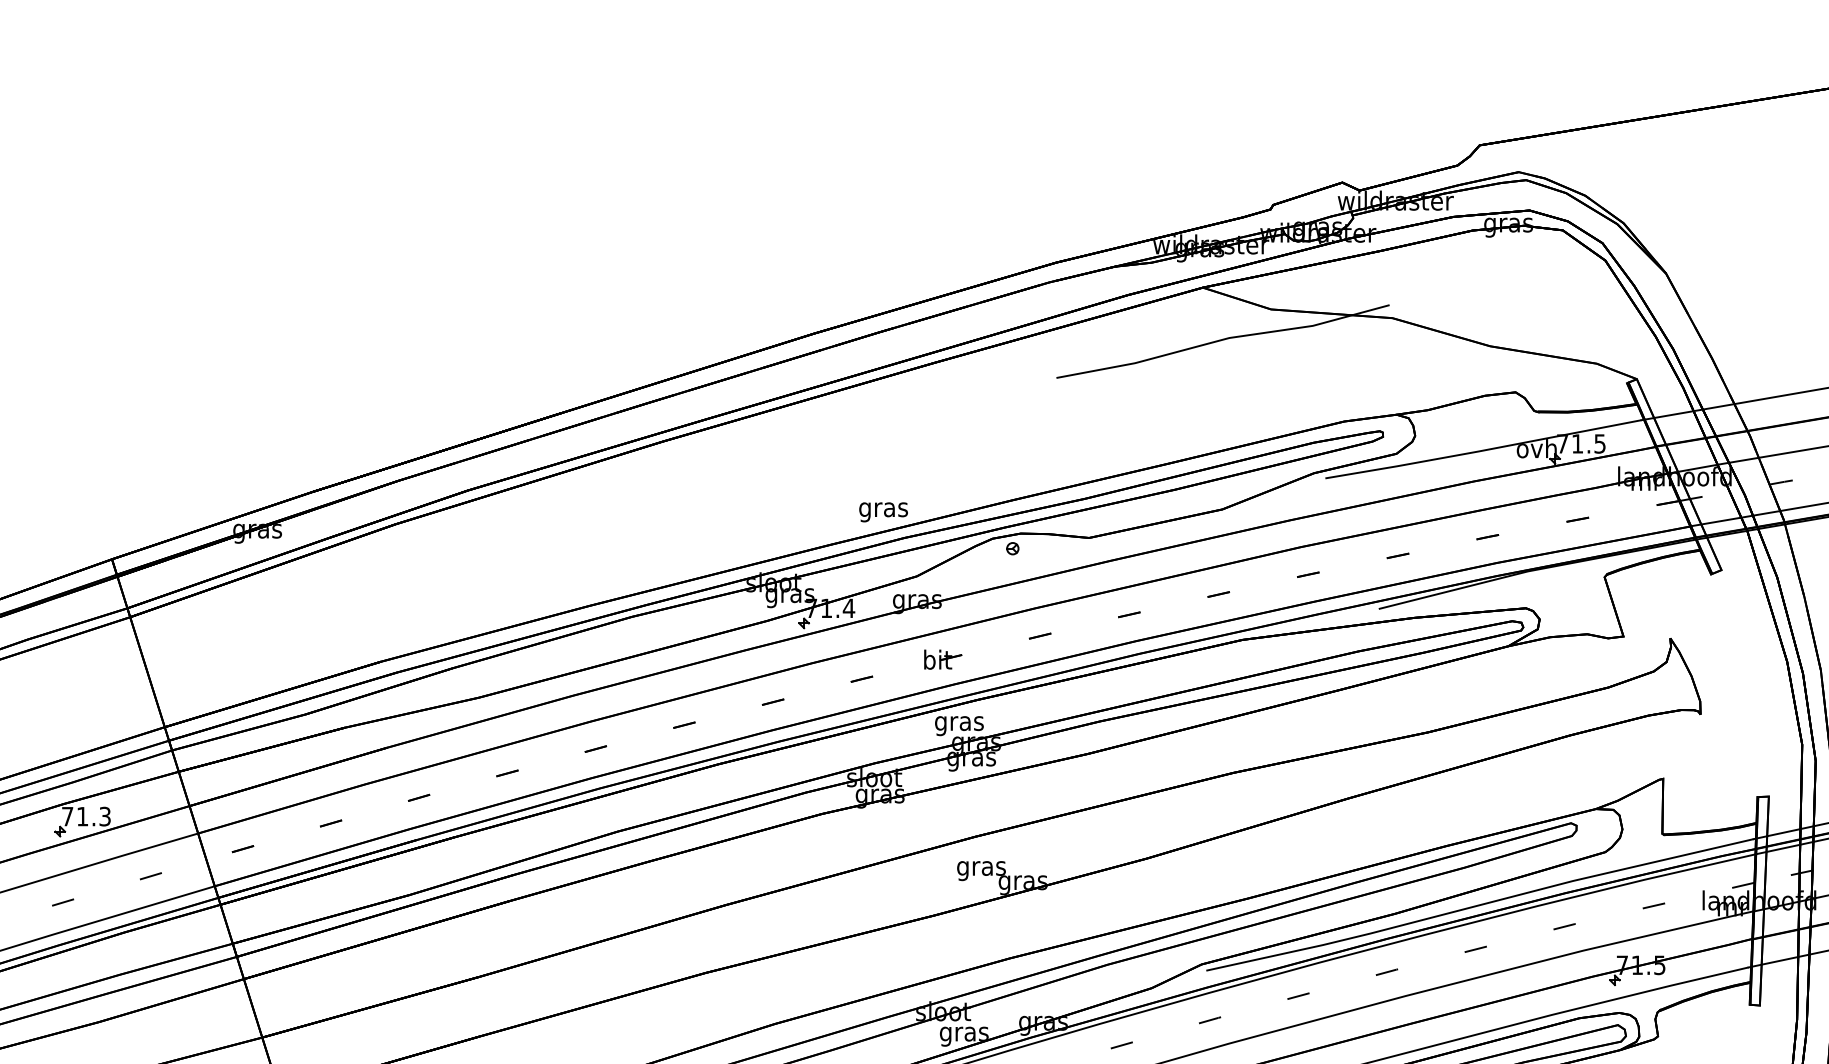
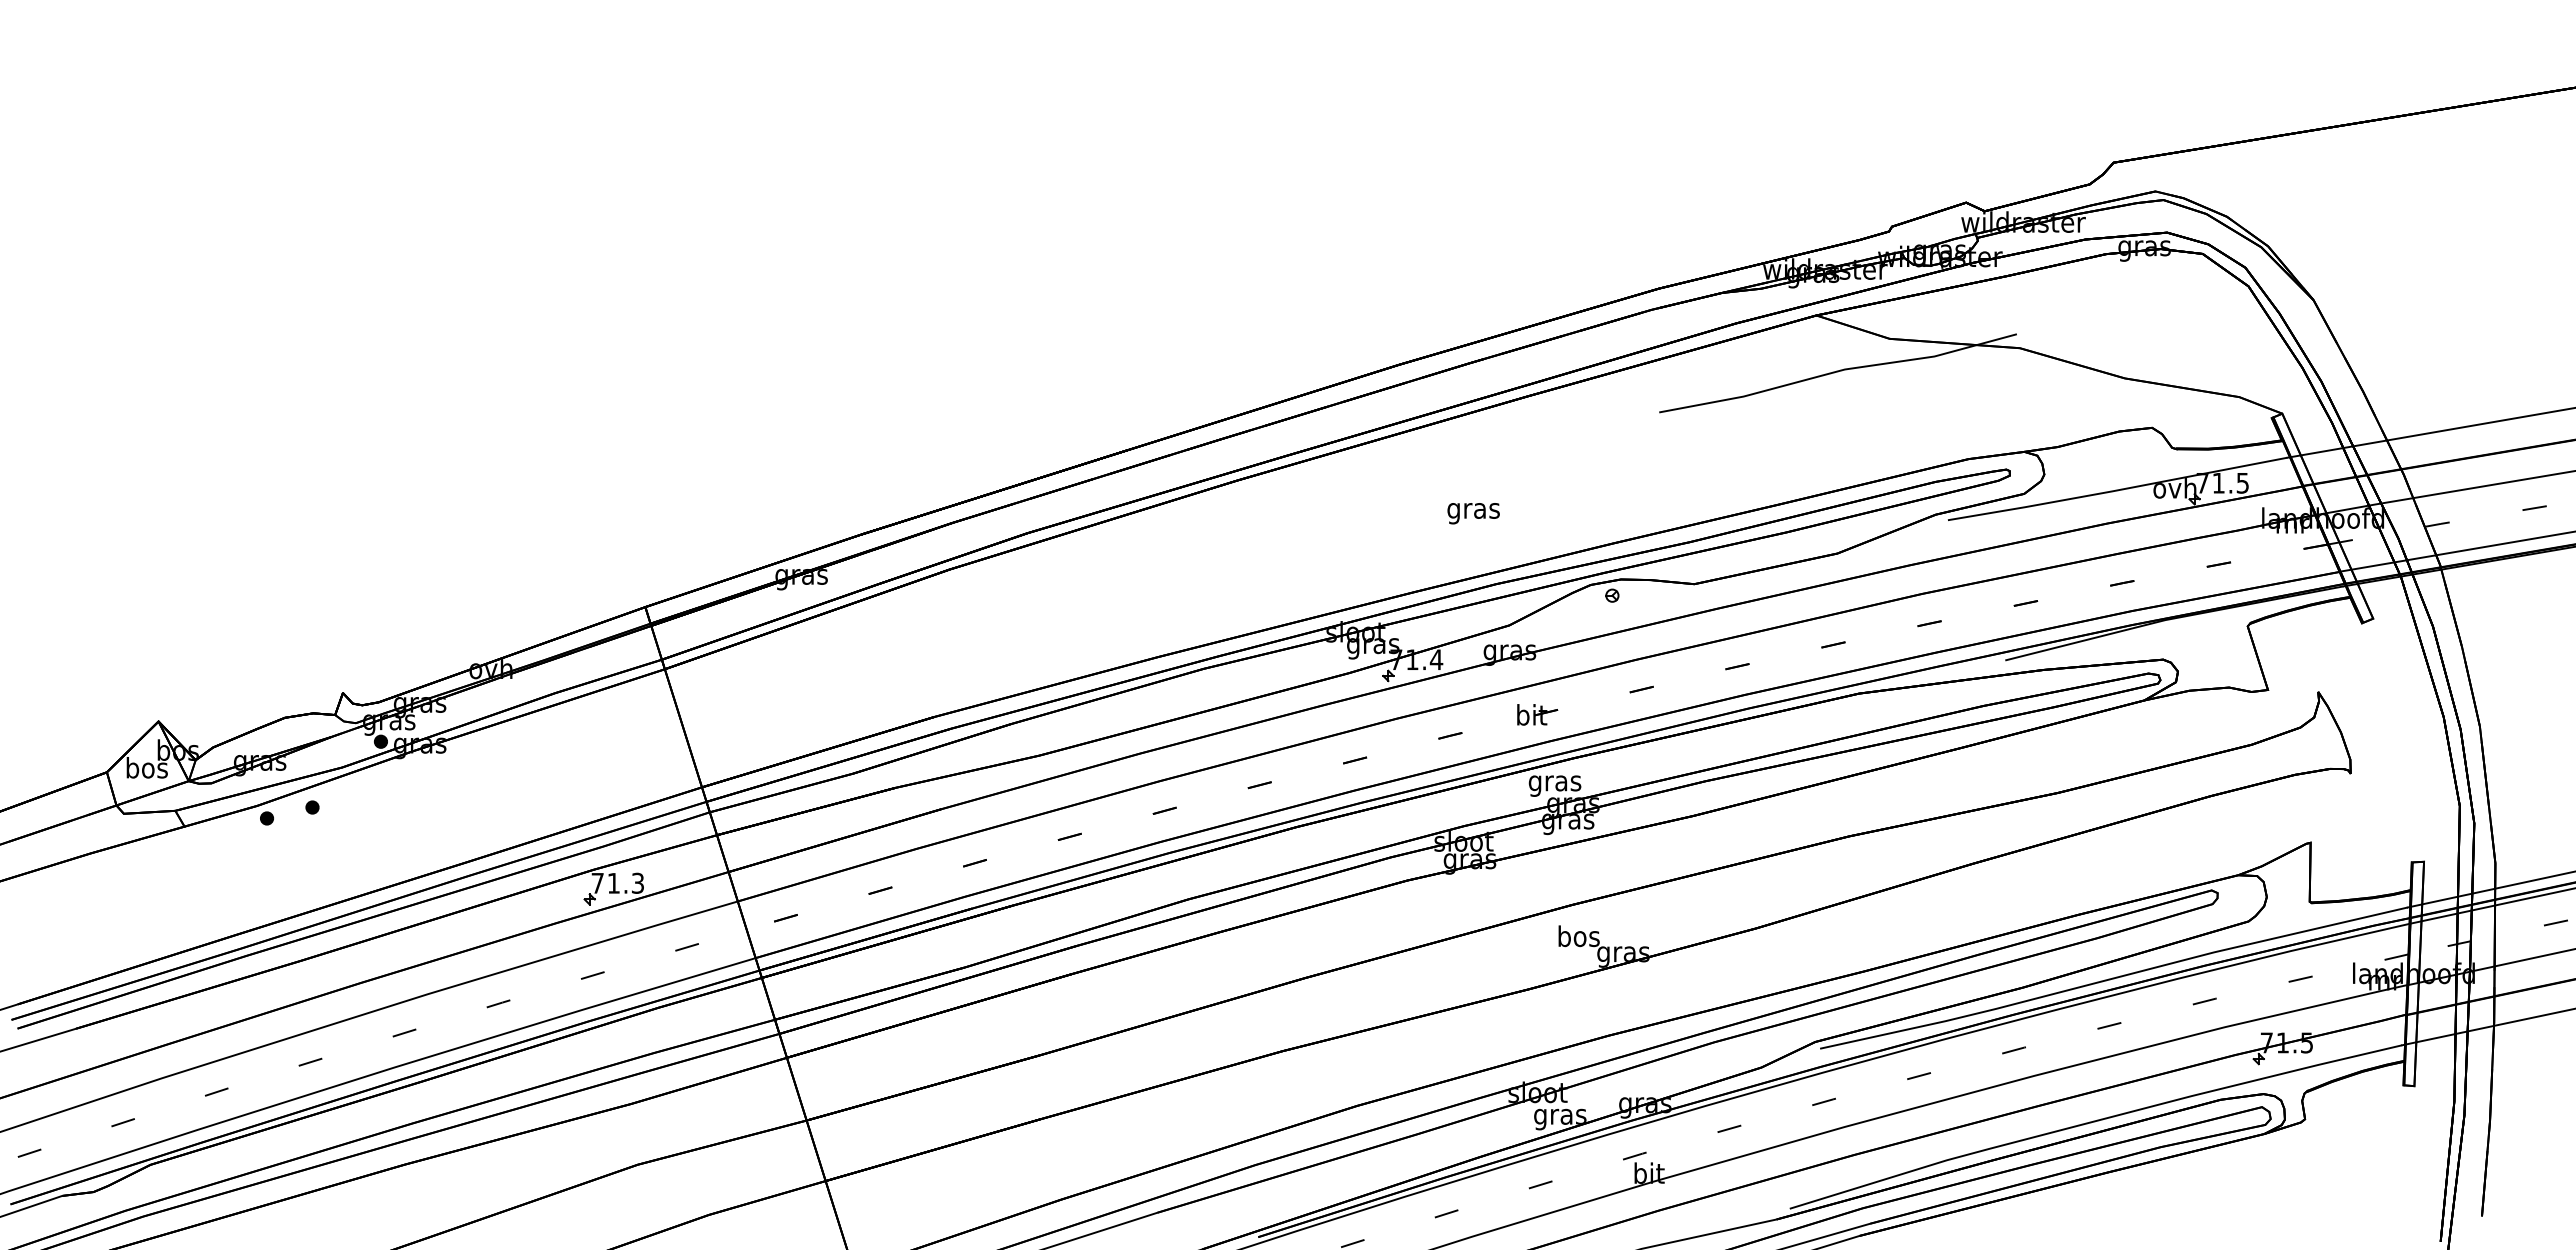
text: (883, 512) -> (1473, 513), moved
text: (981, 868) -> (1578, 938), gras -> bos

